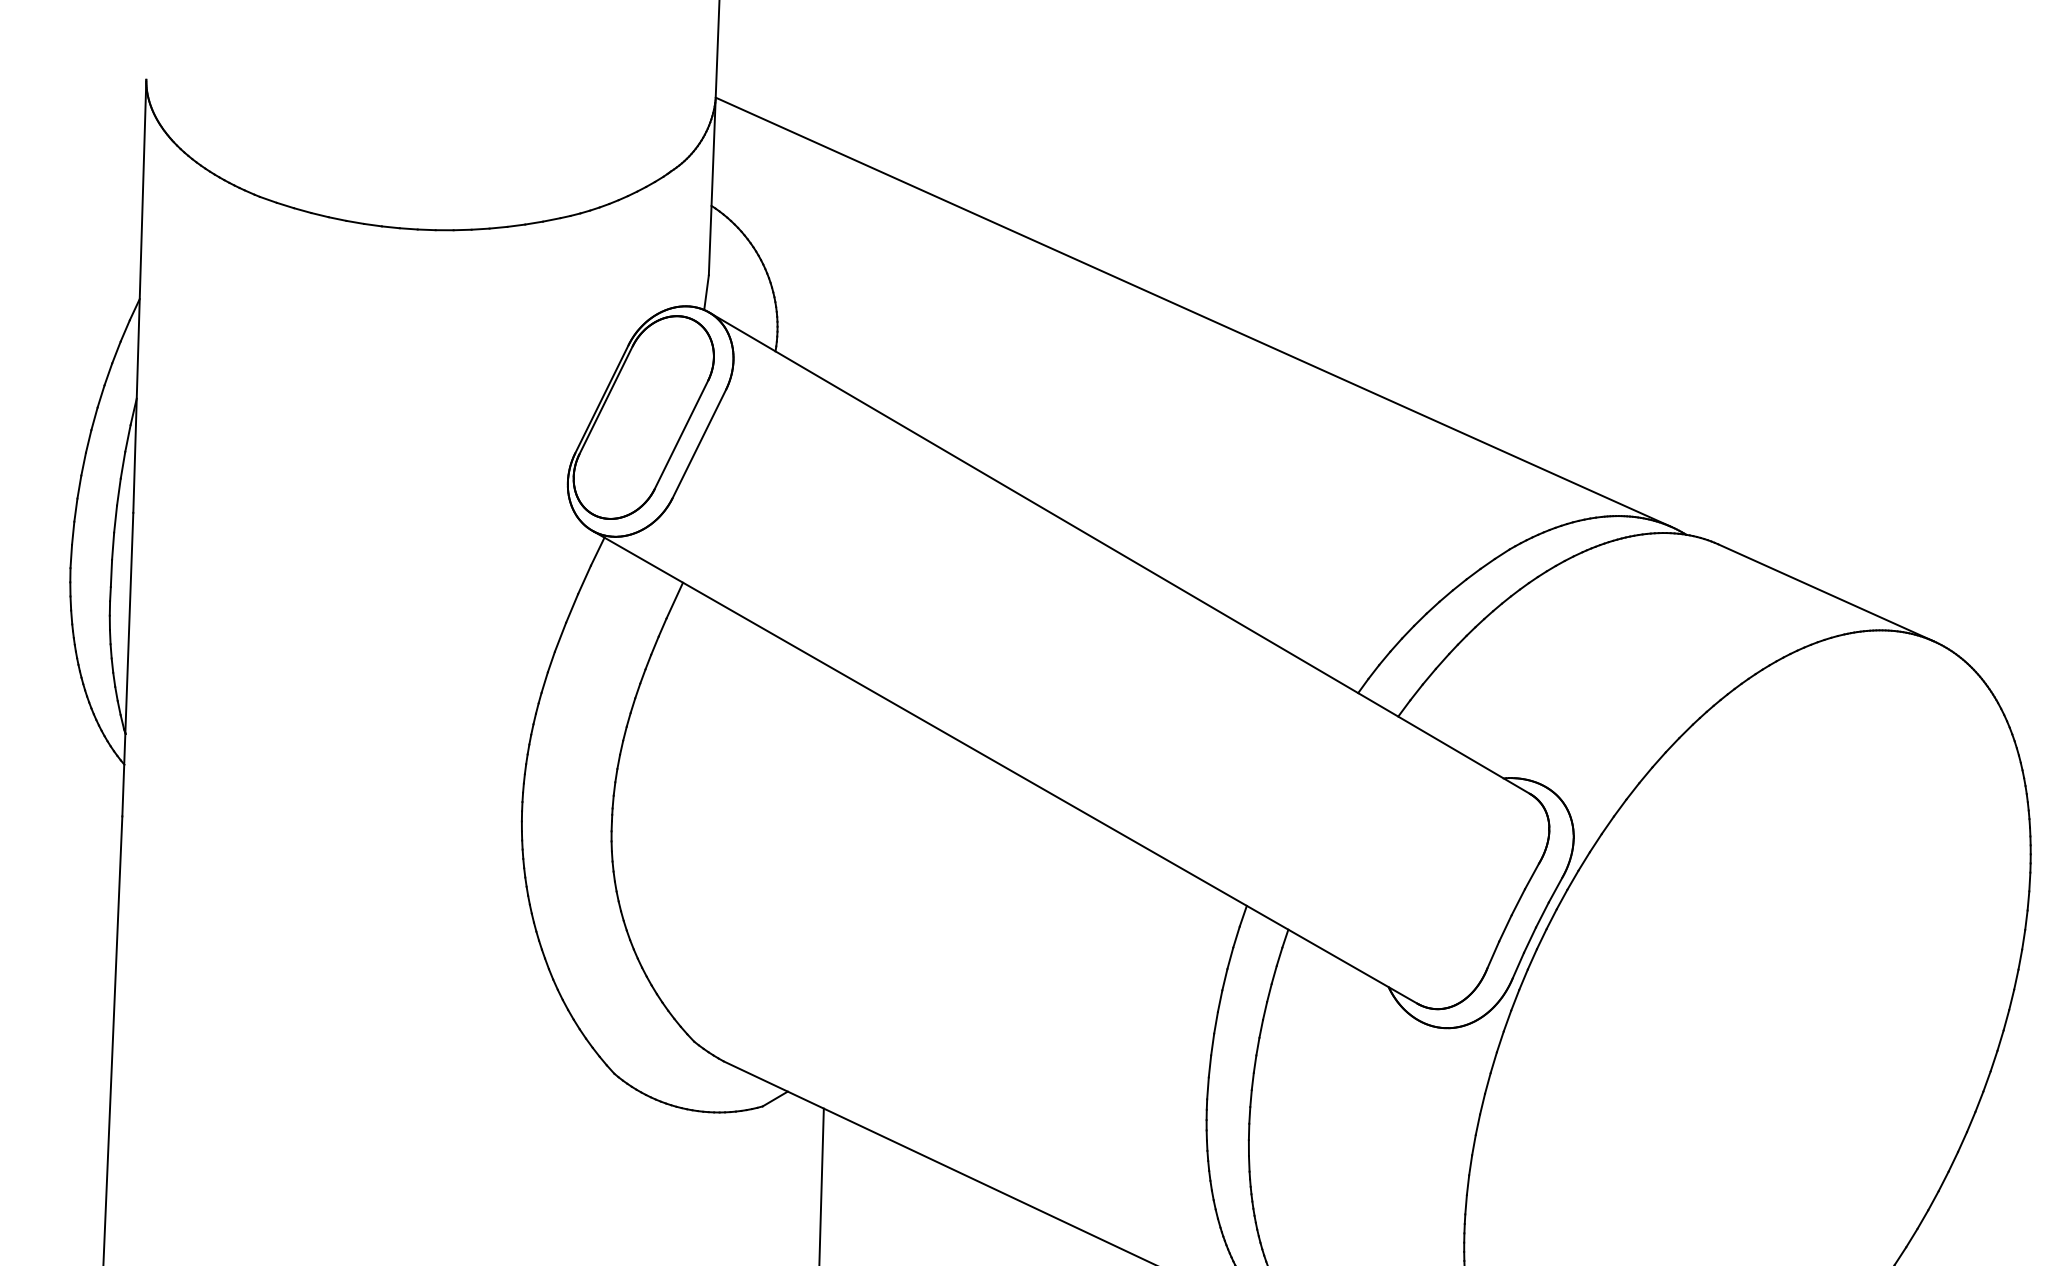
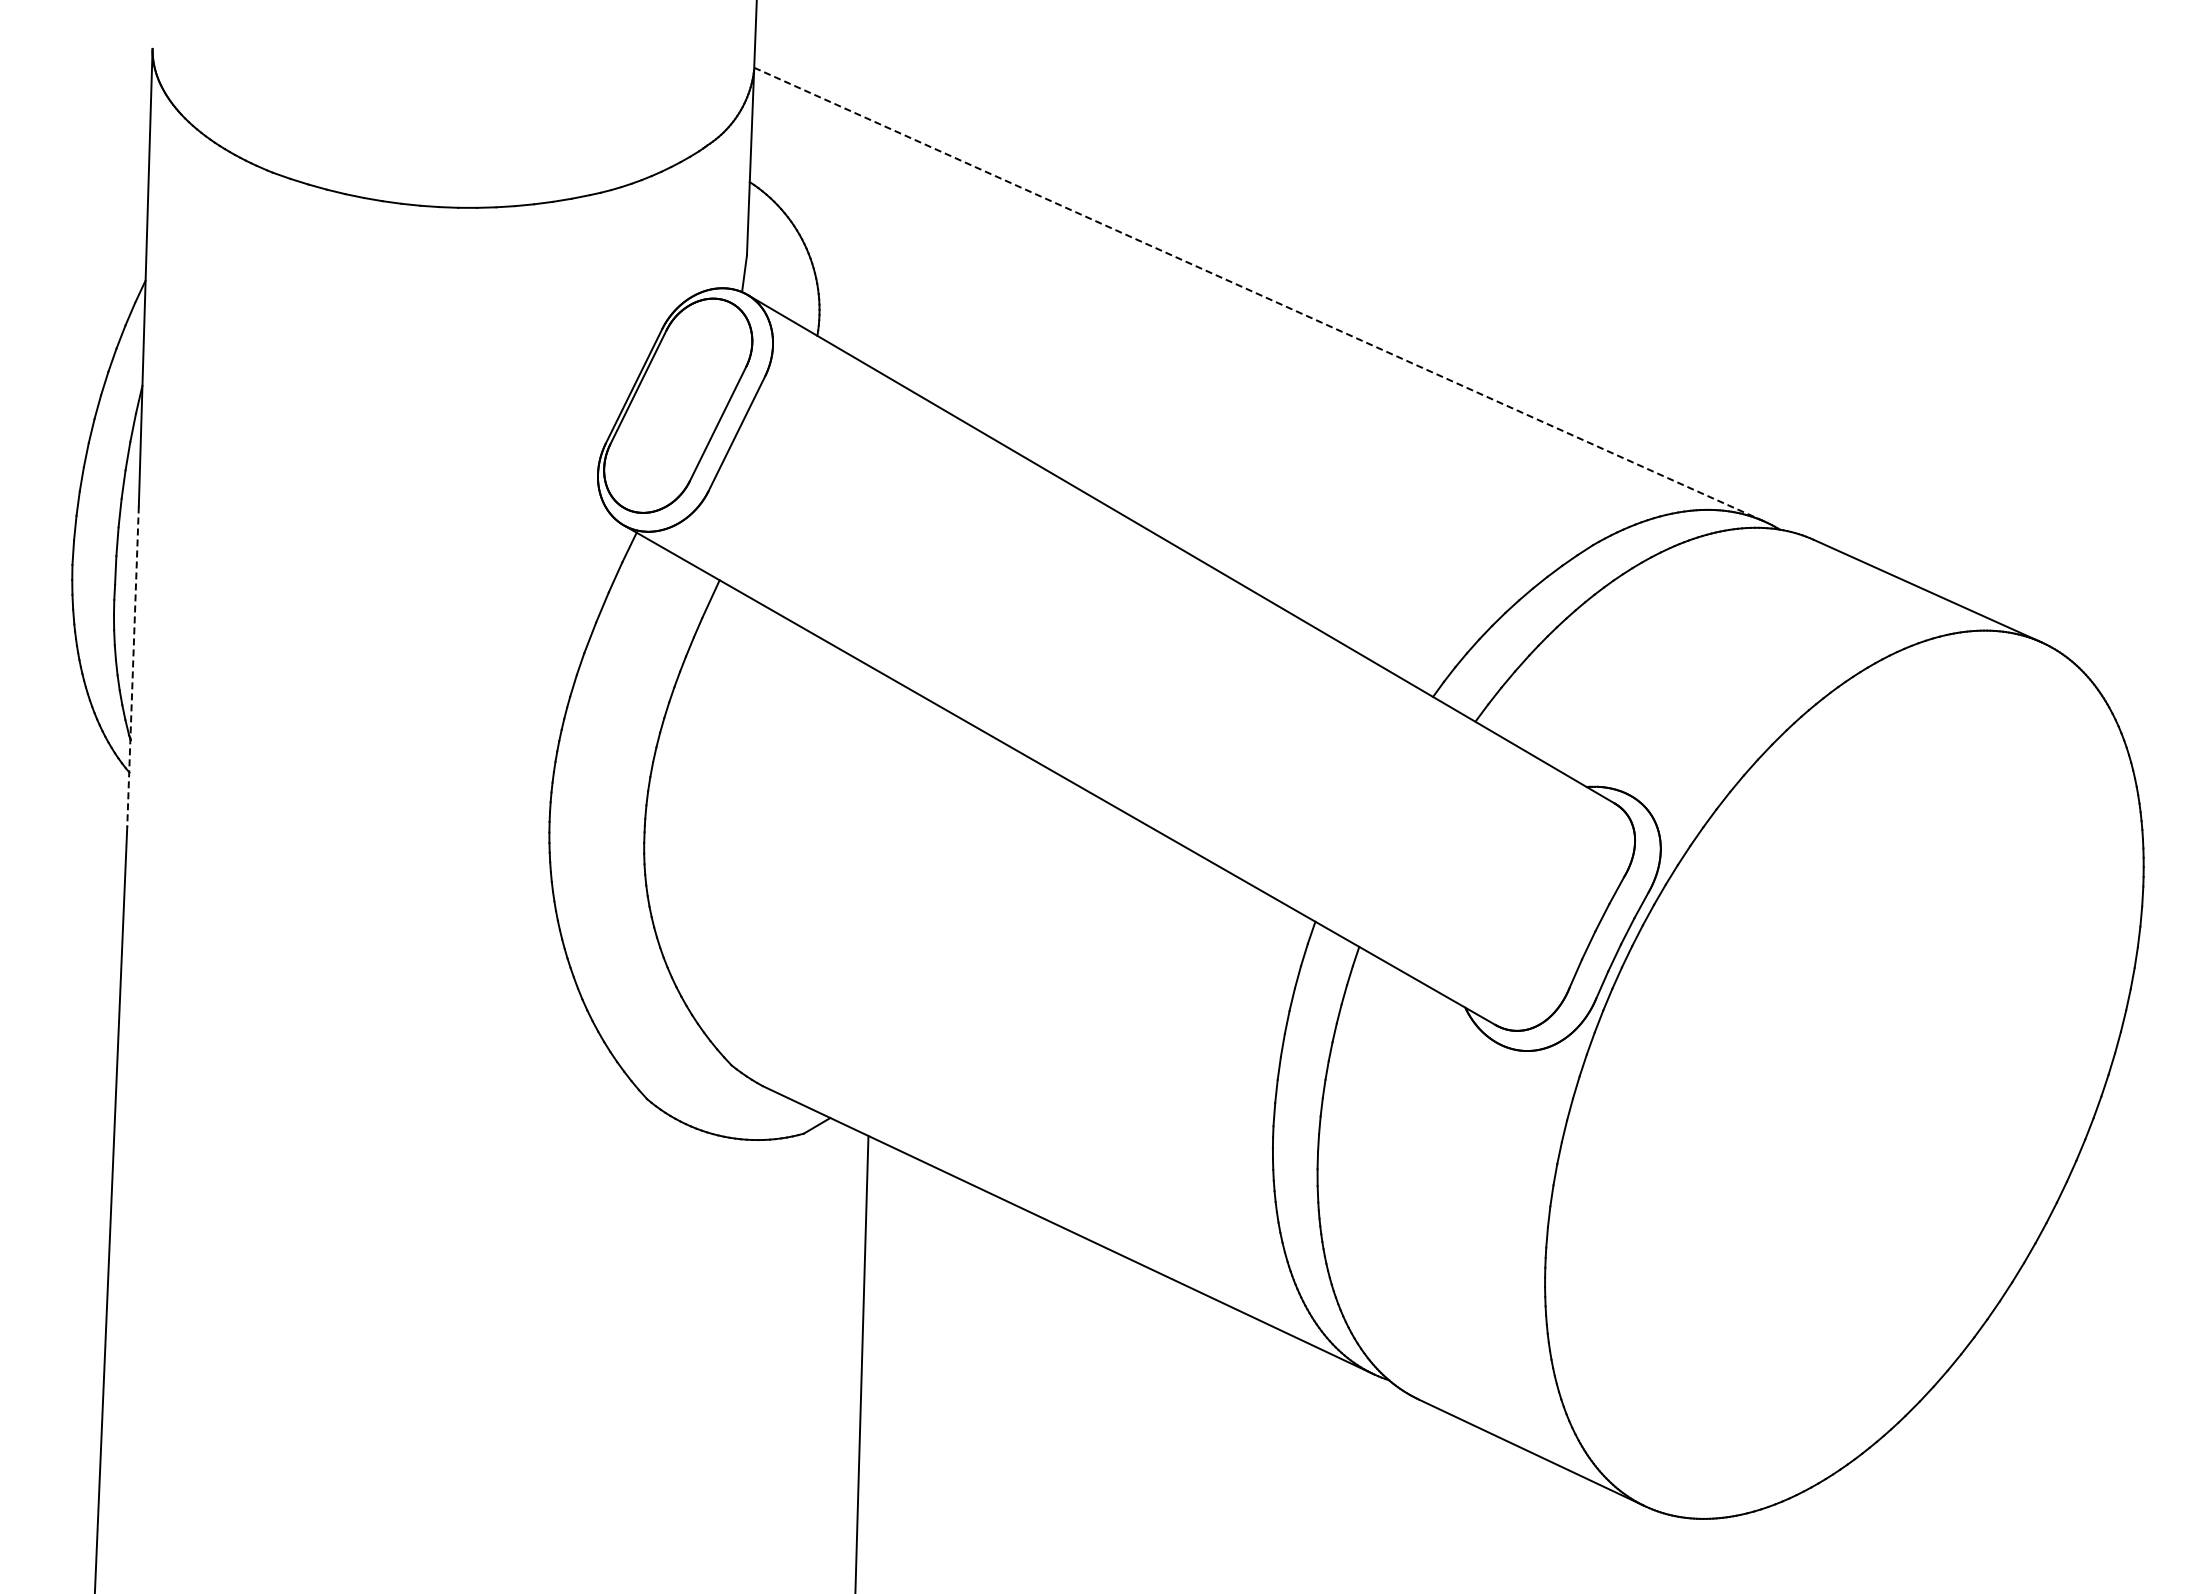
line: (1193, 312) -> (1259, 294), solid -> dashed
line: (128, 665) -> (133, 667), solid -> dashed

